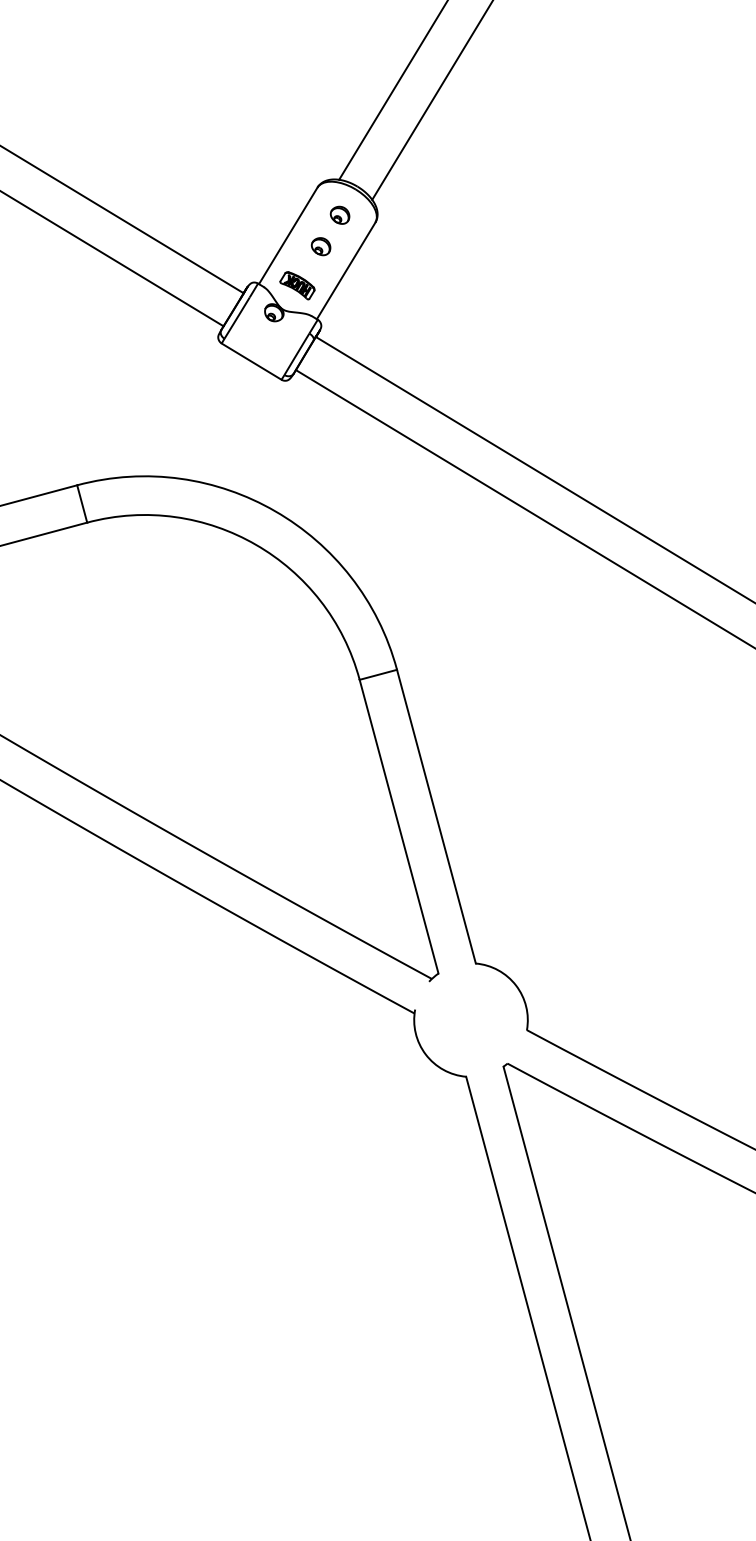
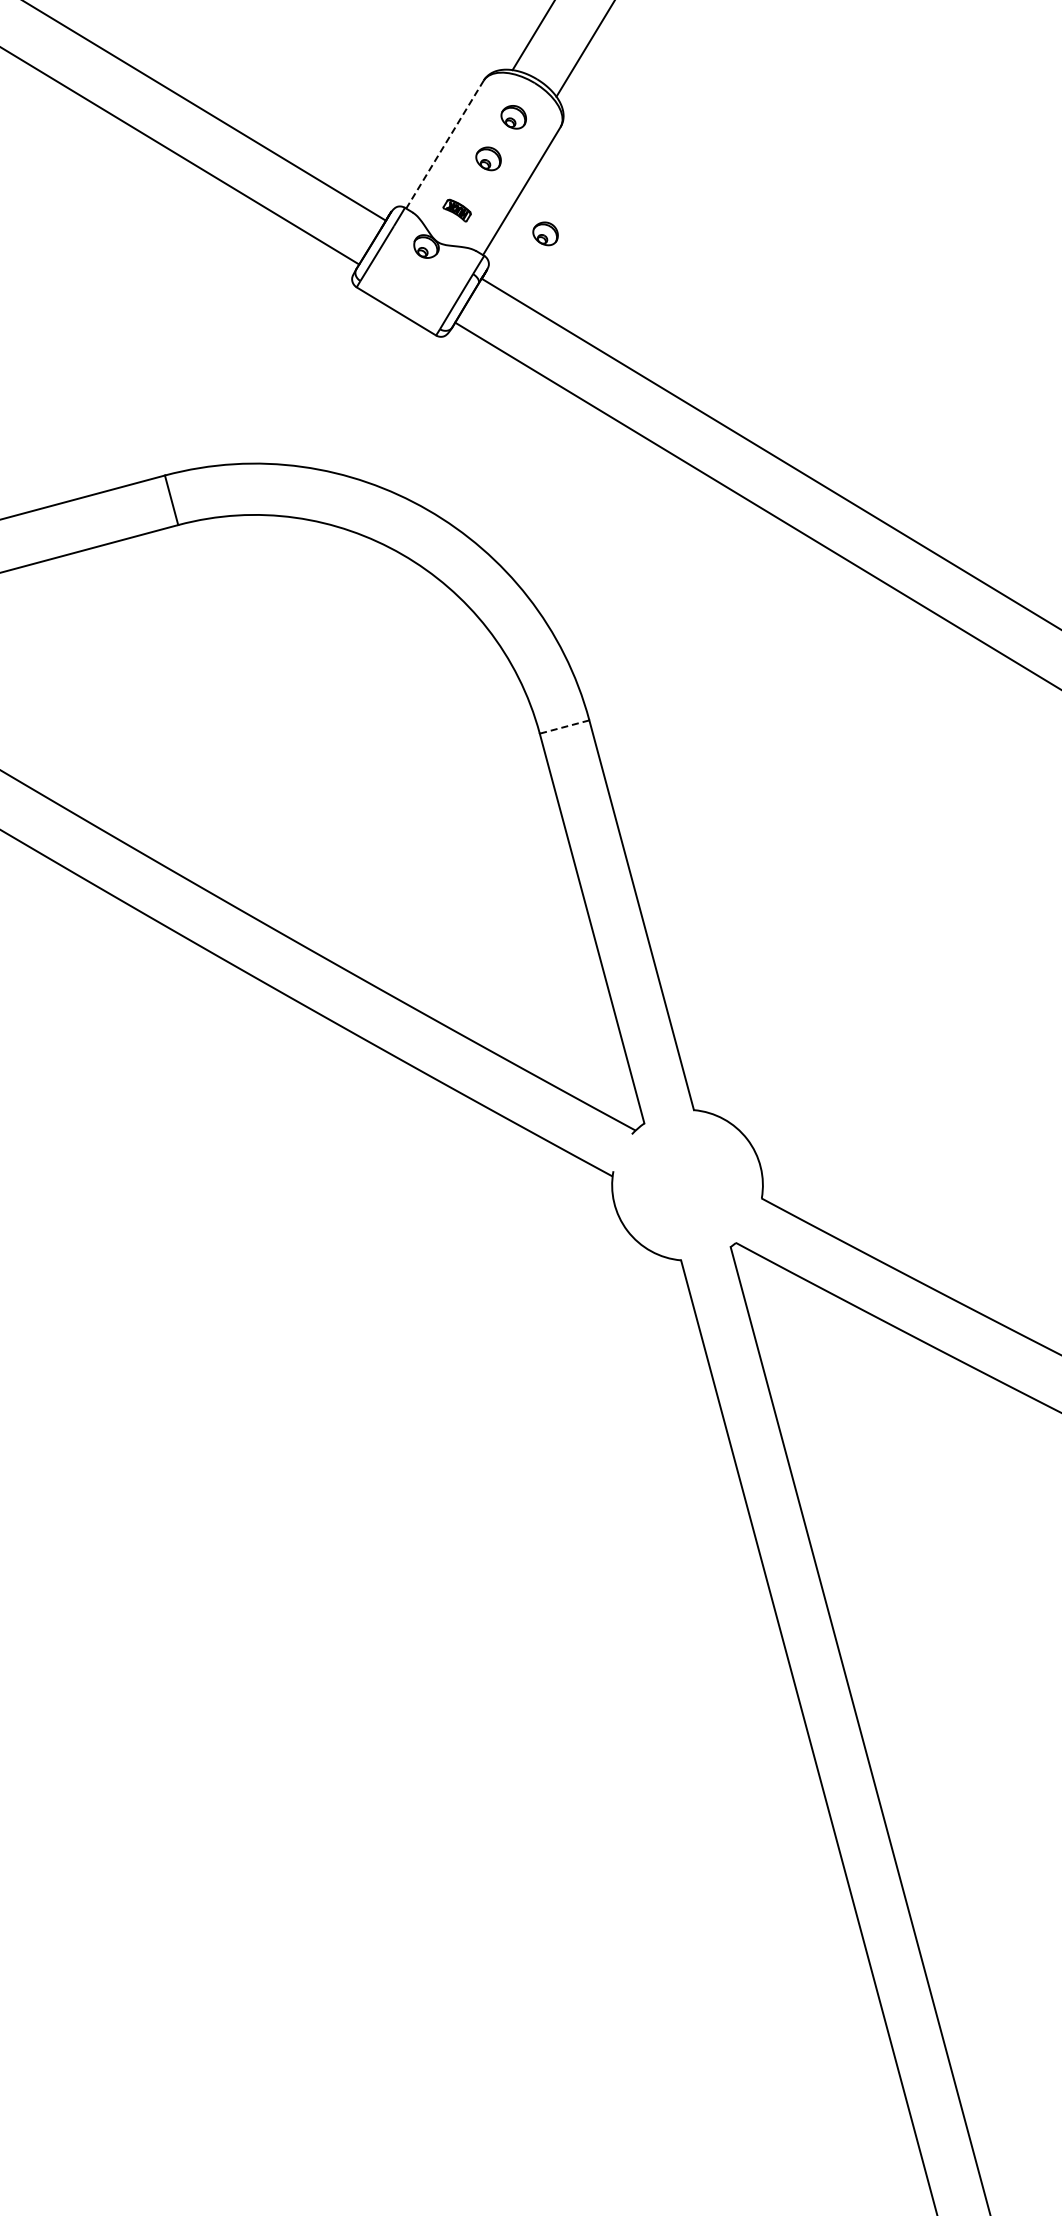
line: (288, 235) -> (445, 144), solid -> dashed
part: (296, 285) -> (456, 210), size x0.6
part: (363, 302) -> (545, 233), added
line: (378, 675) -> (564, 727), solid -> dashed

